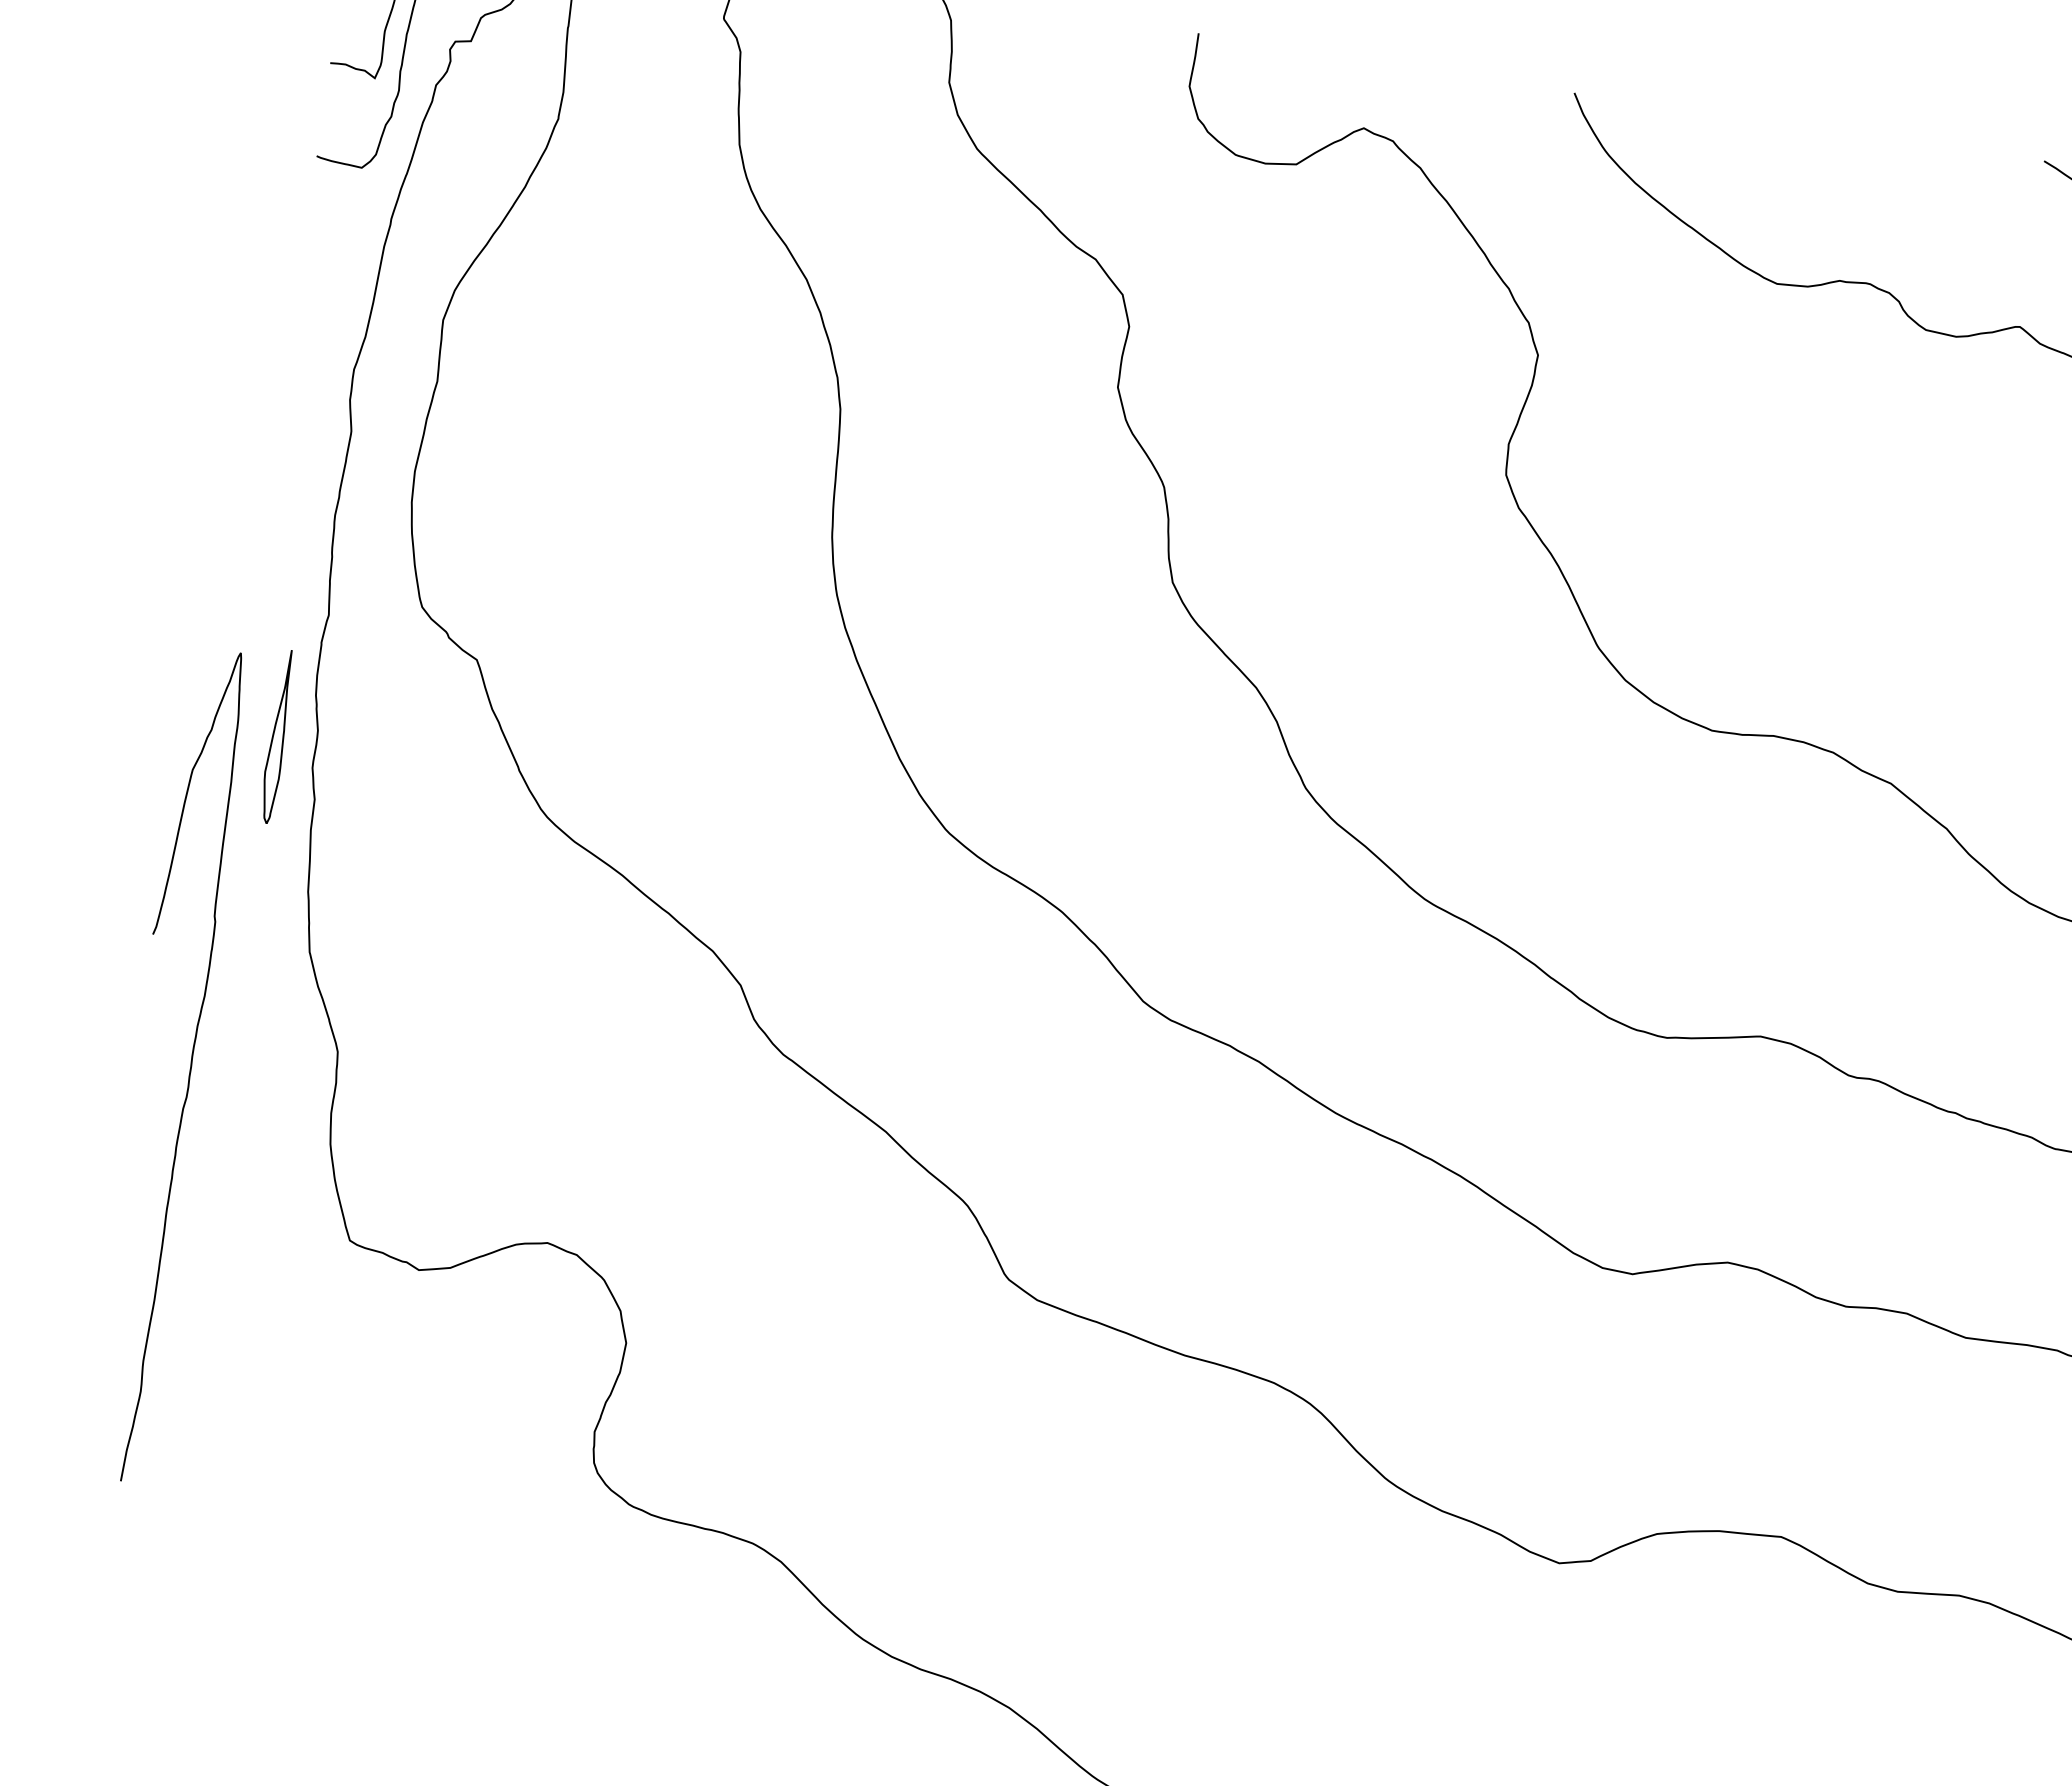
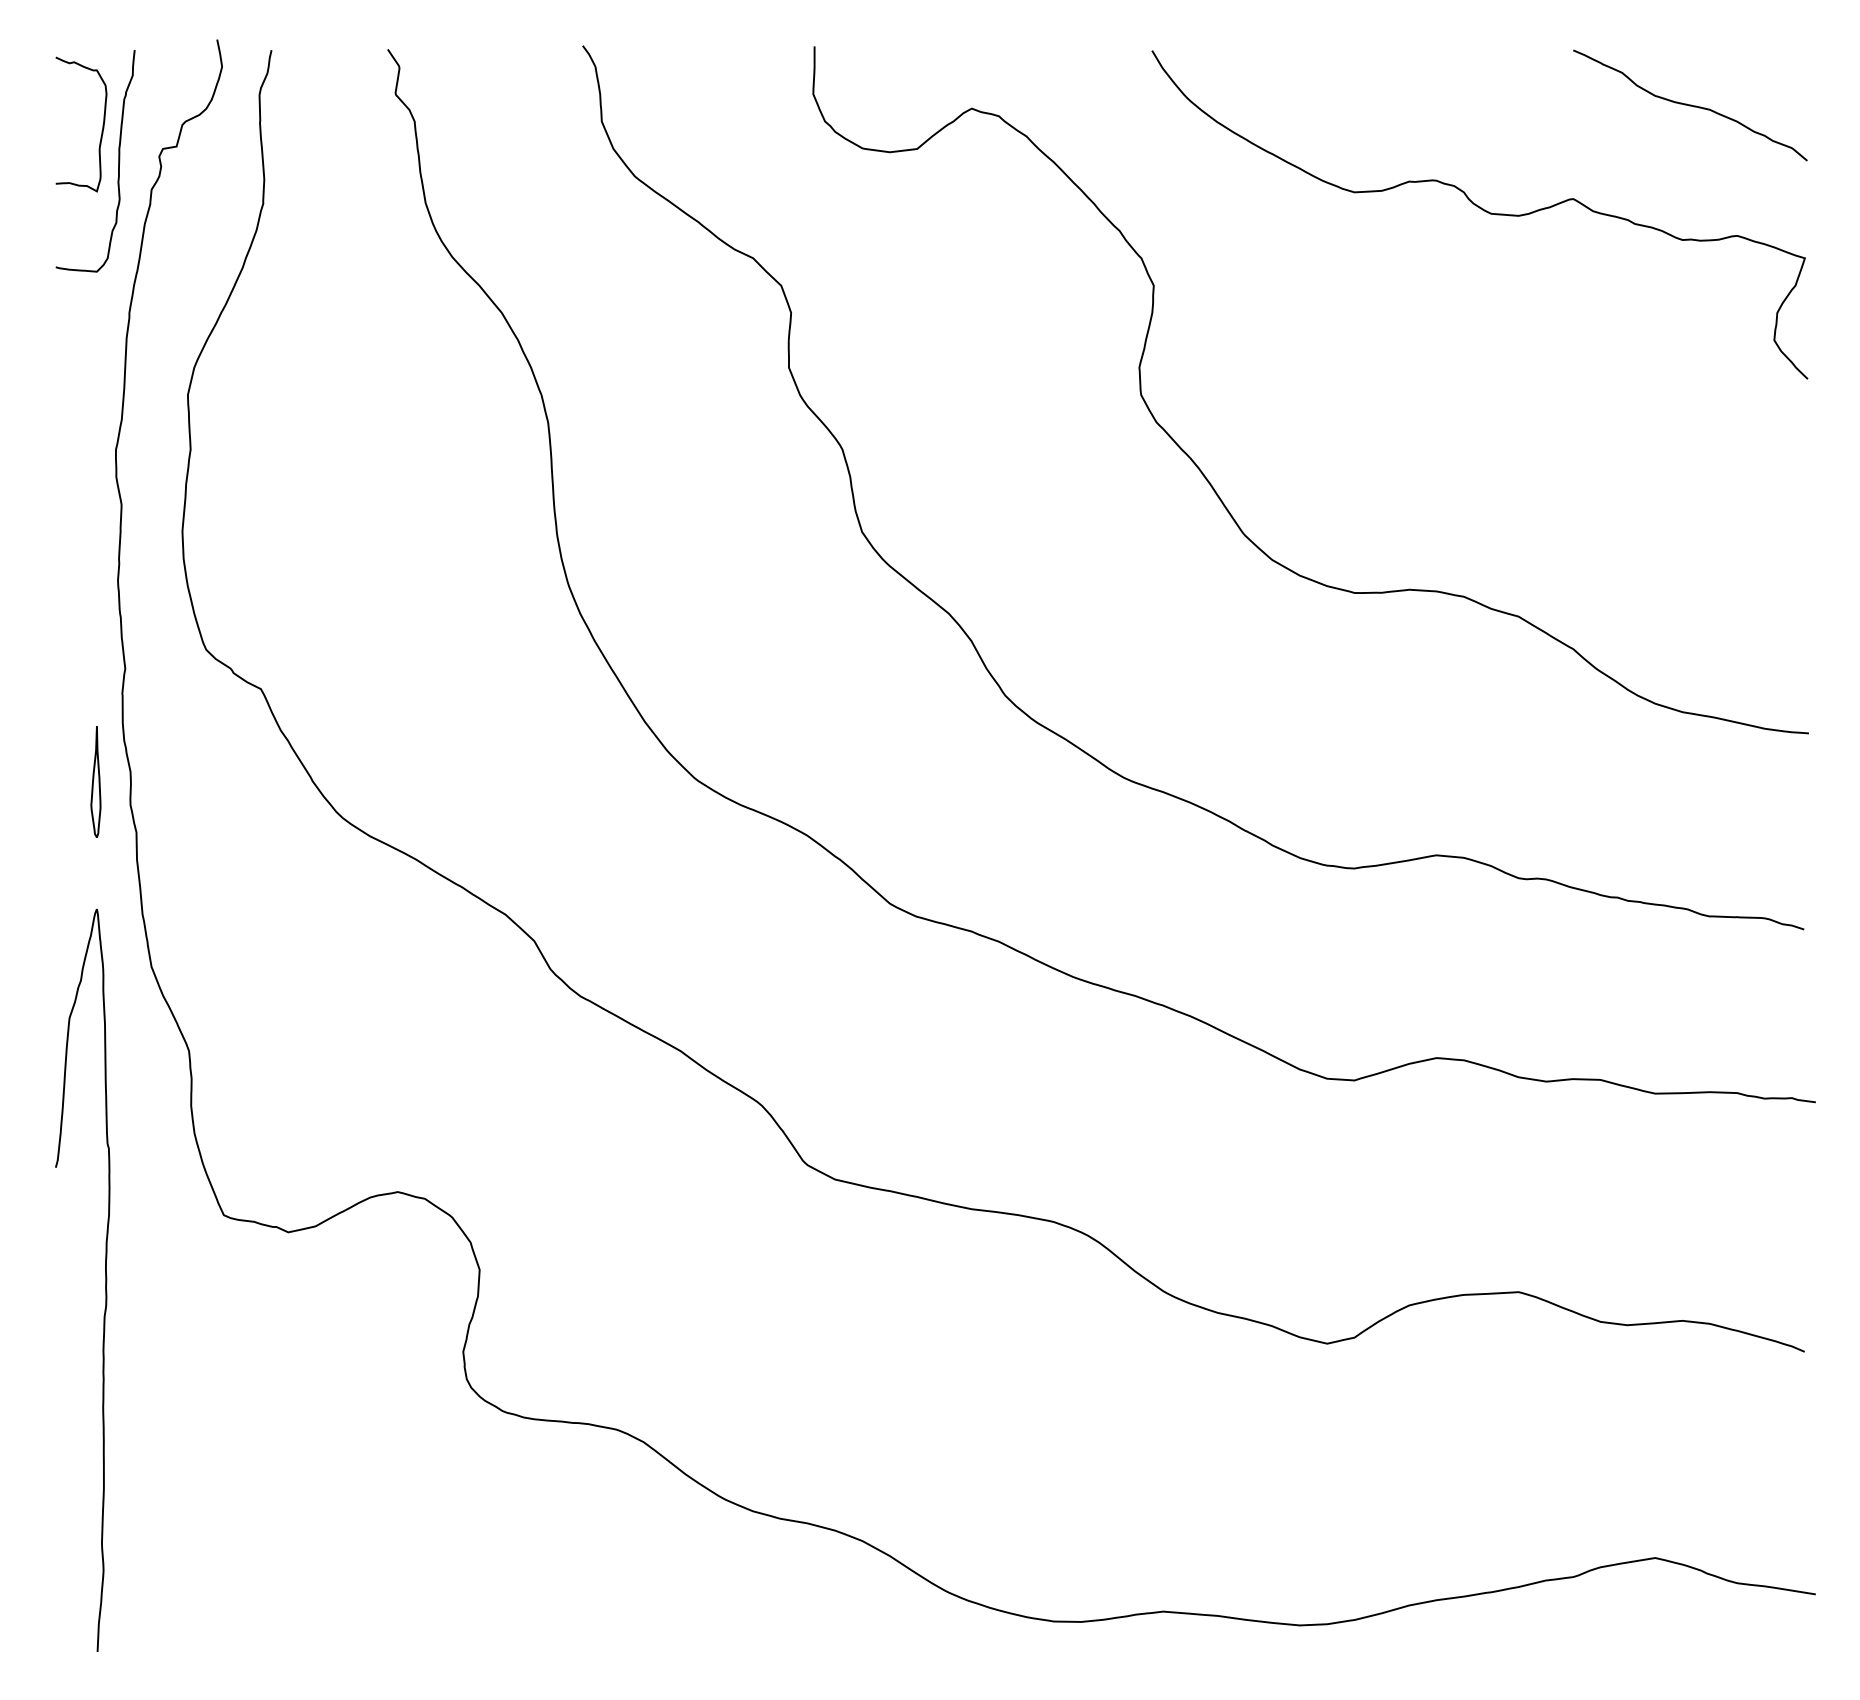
part: (277, 736) -> (95, 781), size x0.71
curve: (190, 1067) -> (105, 1279), moved

